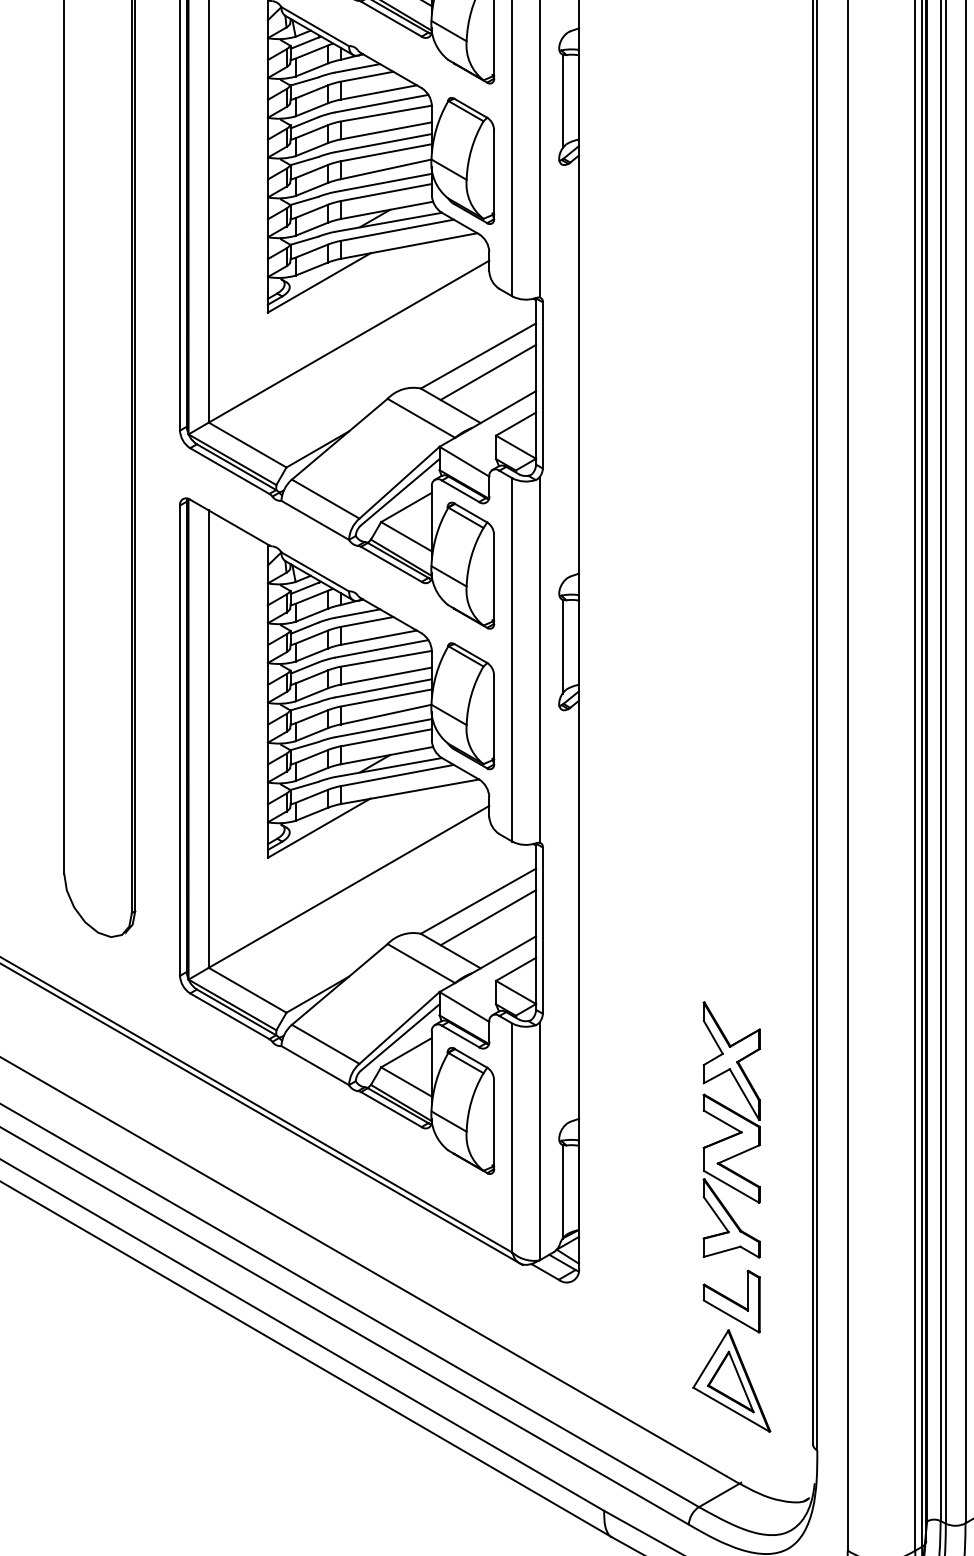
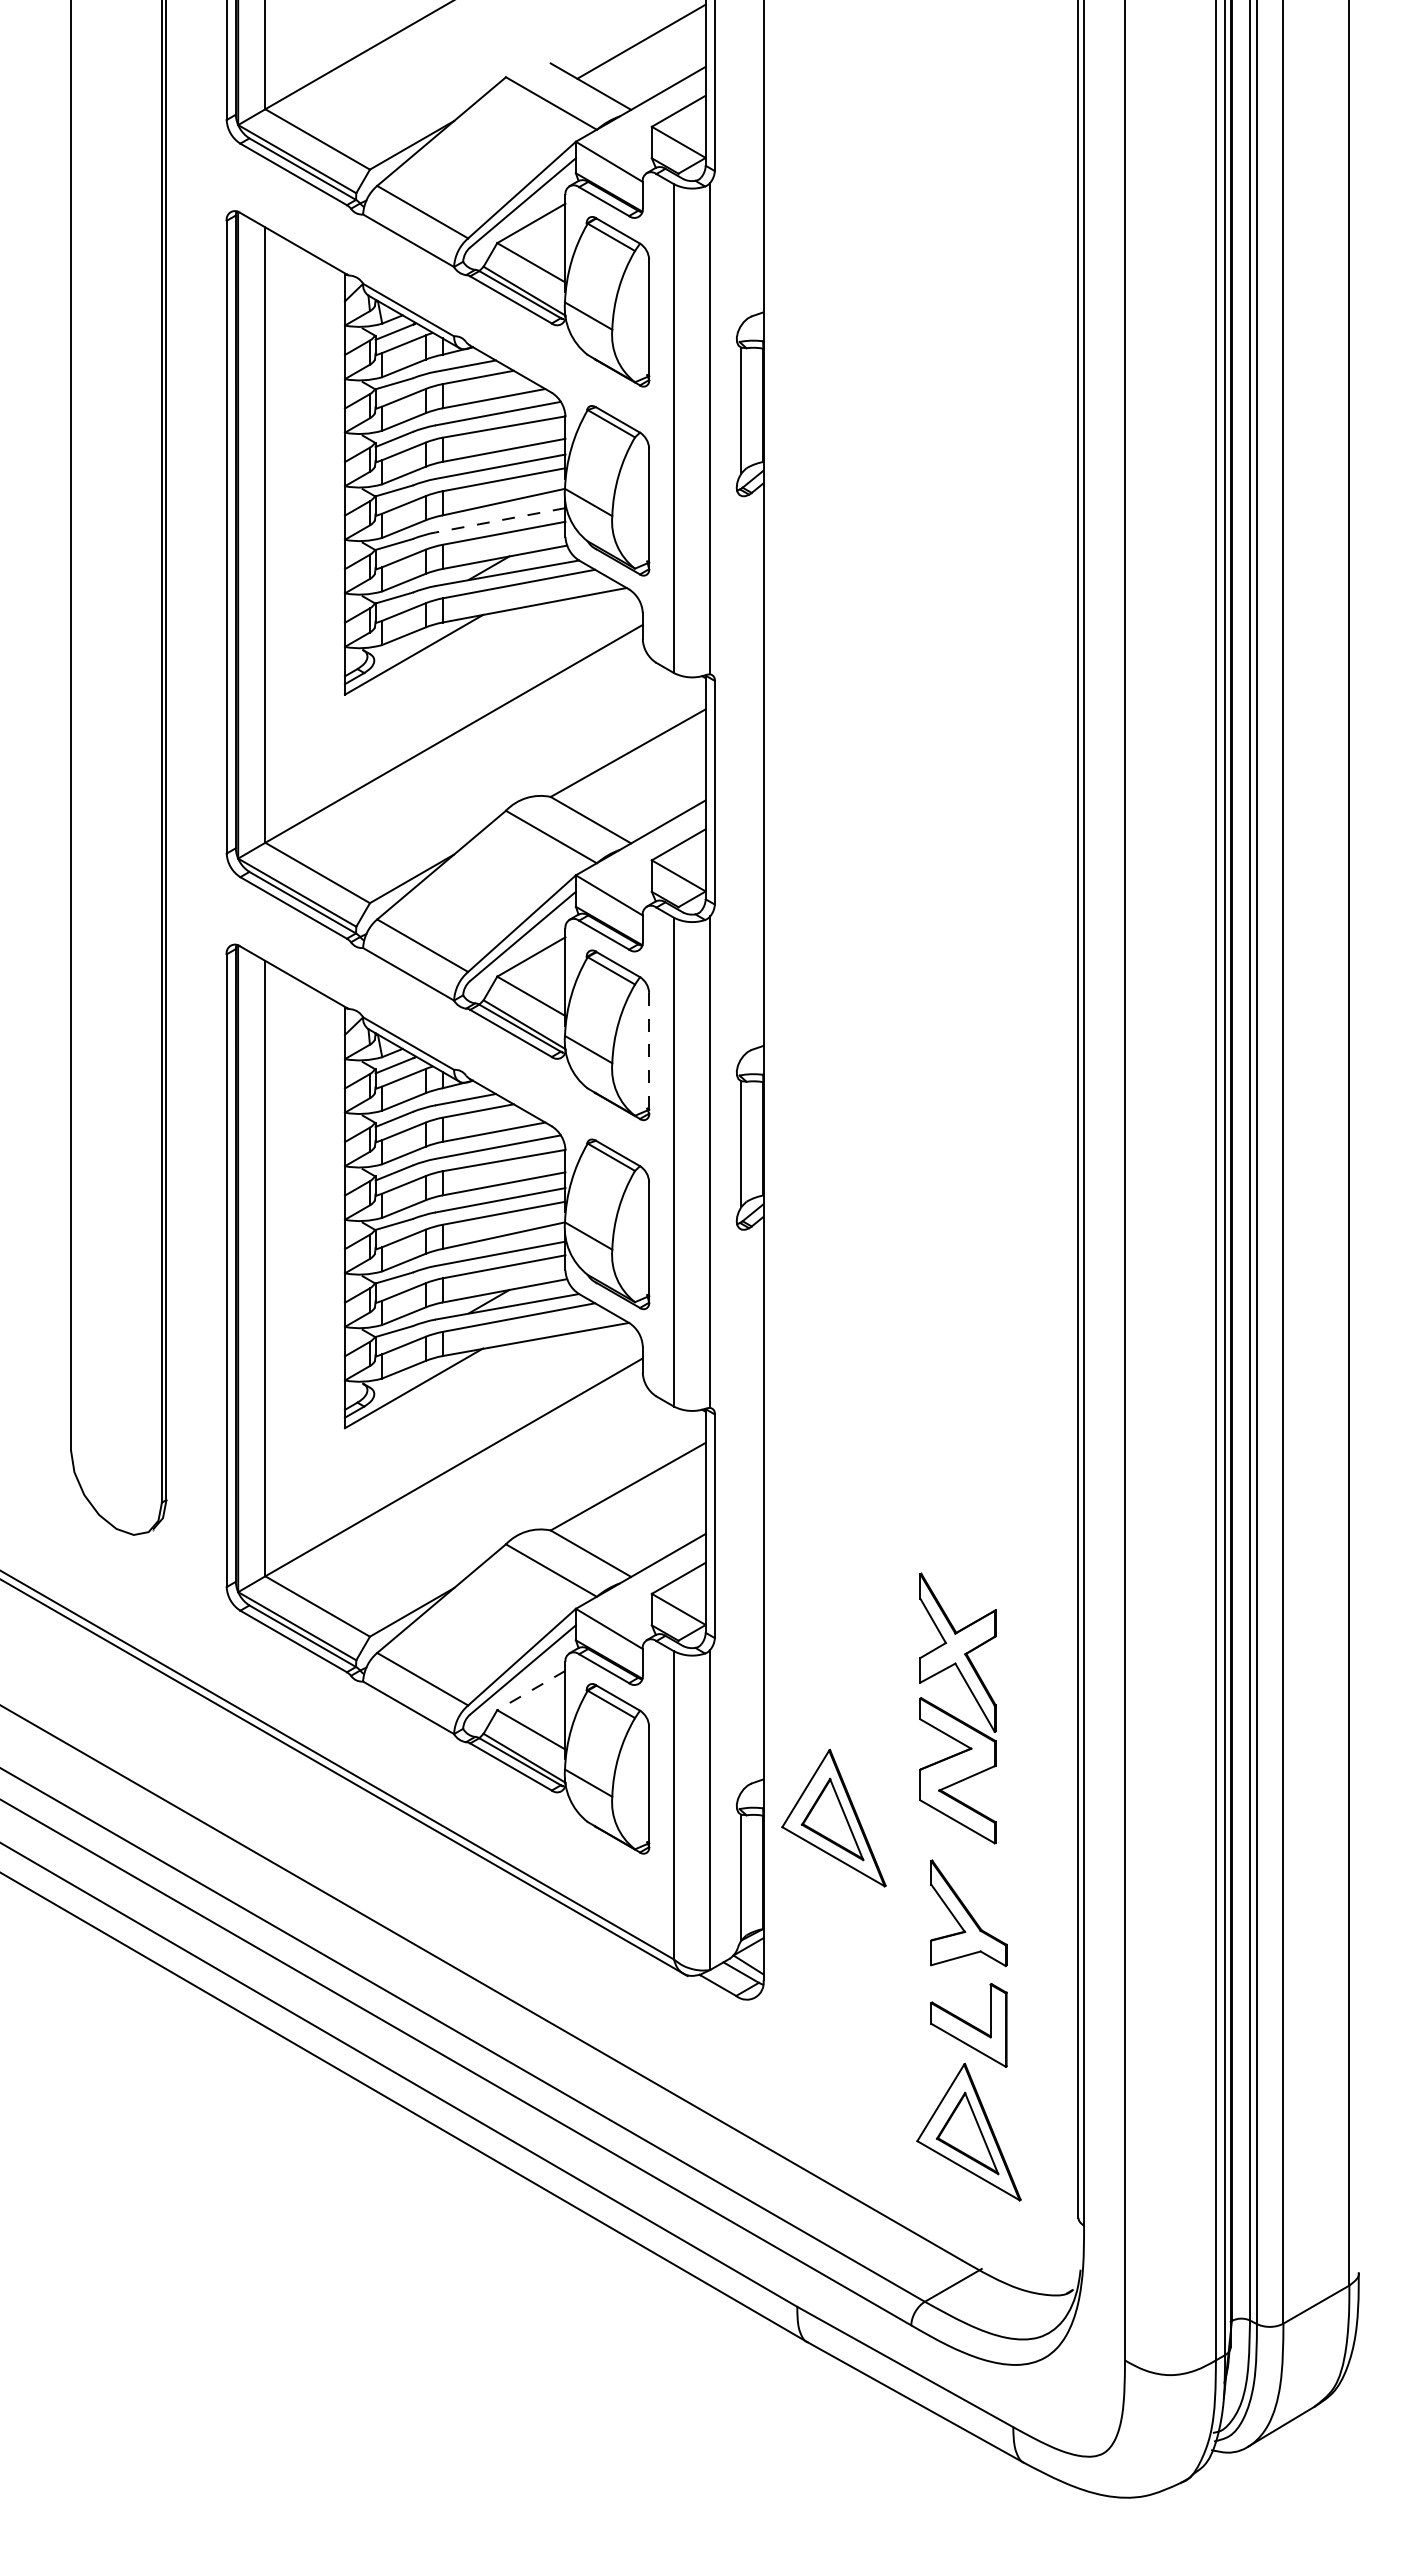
line: (383, 183) -> (500, 520), solid -> dashed
line: (488, 372) -> (641, 775), removed
line: (494, 579) -> (649, 1053), solid -> dashed
line: (488, 917) -> (641, 1508), removed
line: (405, 1052) -> (530, 1690), solid -> dashed
part: (728, 1107) -> (953, 1715), moved
part: (631, 1147) -> (833, 1818), added

